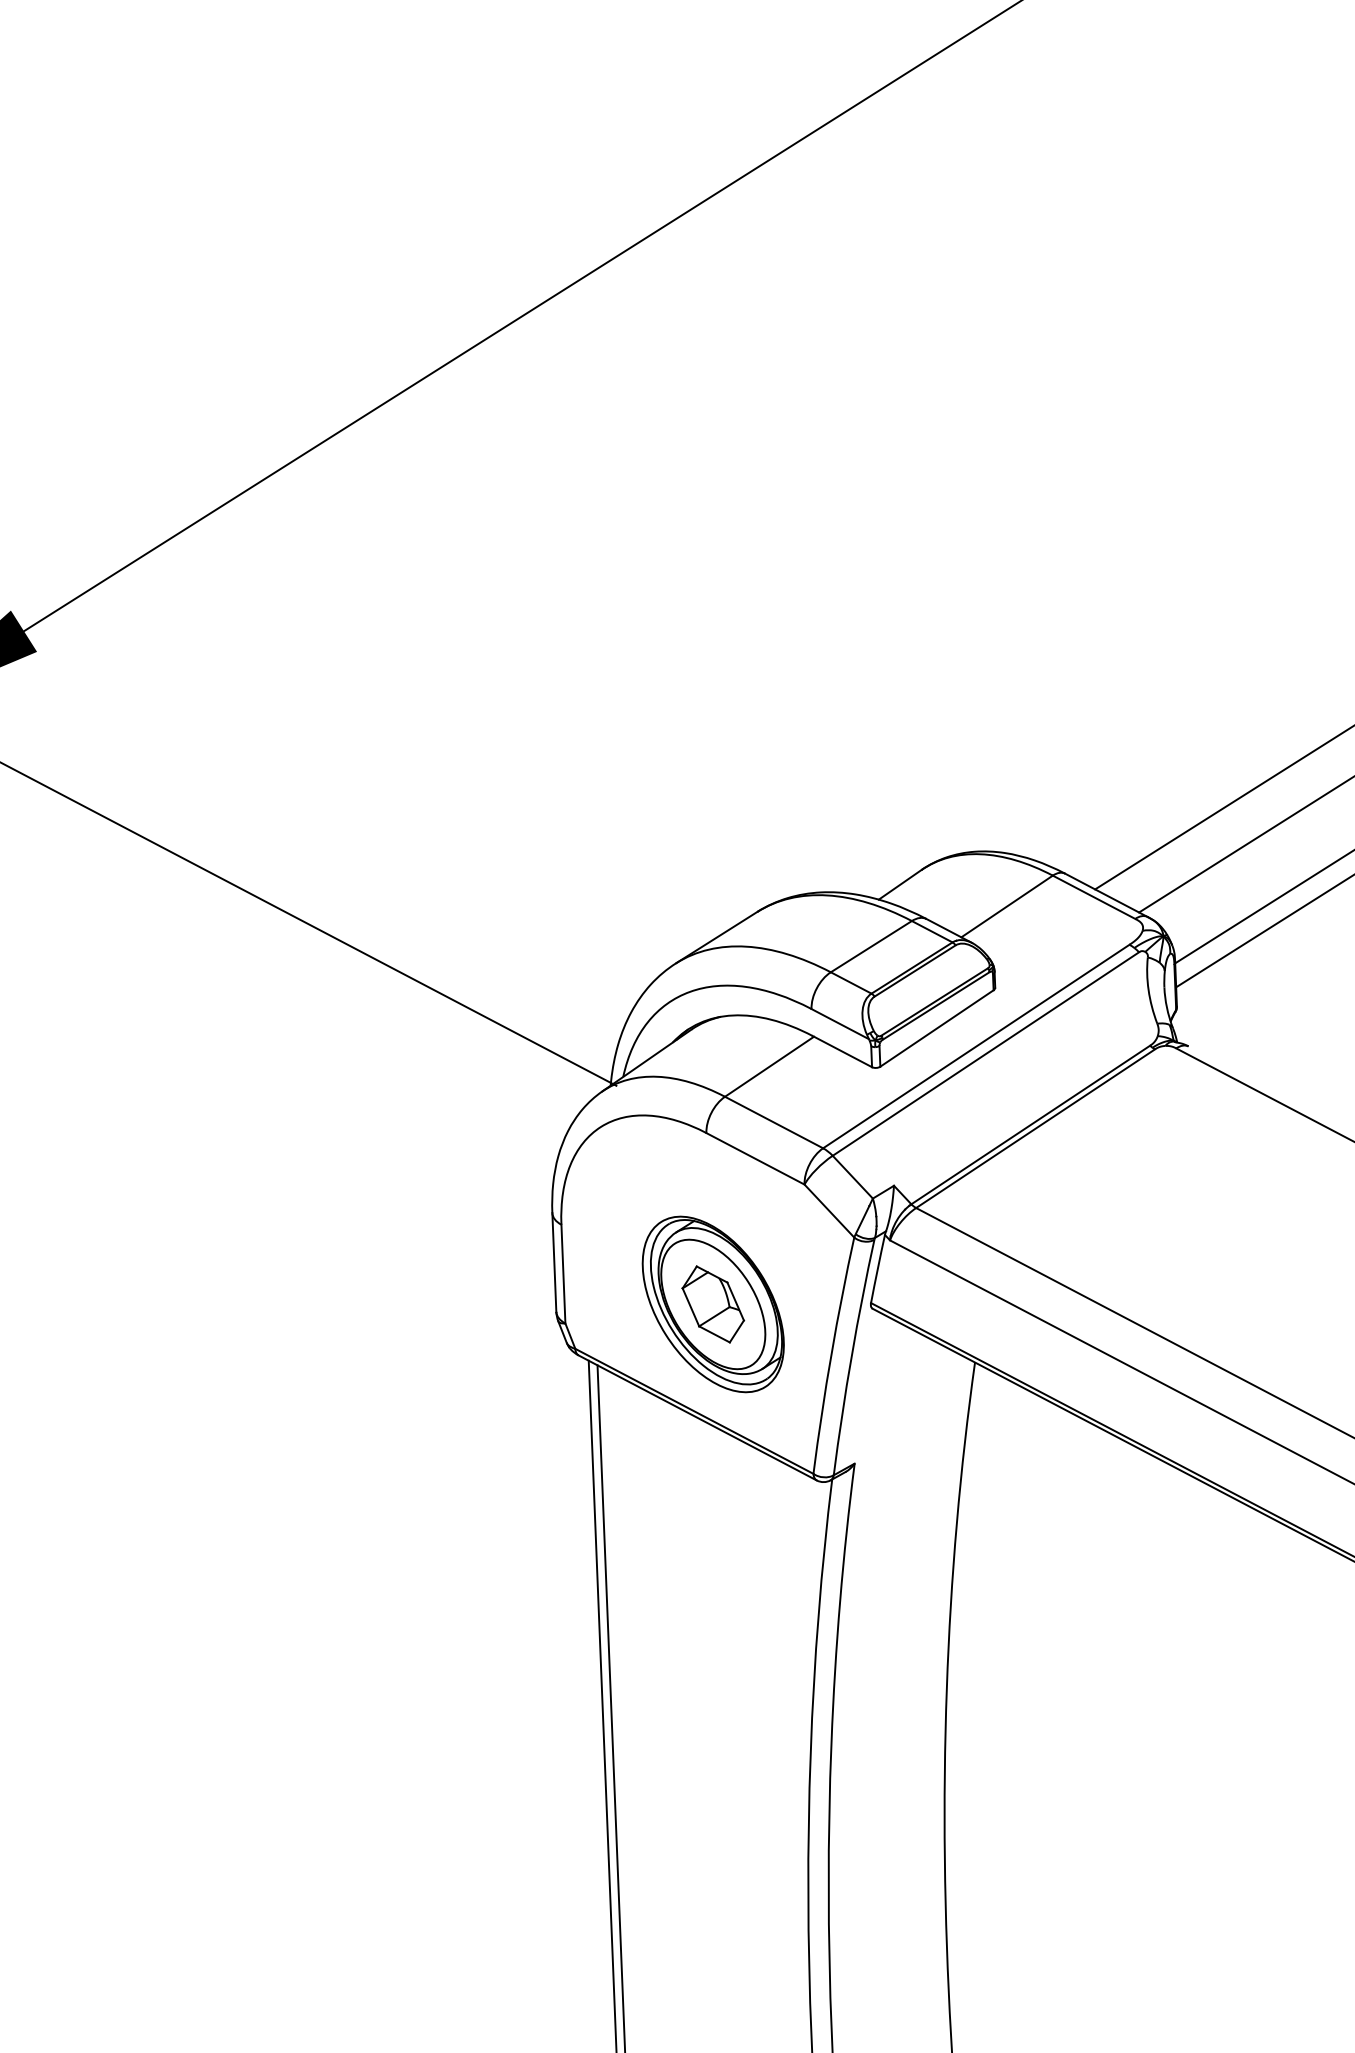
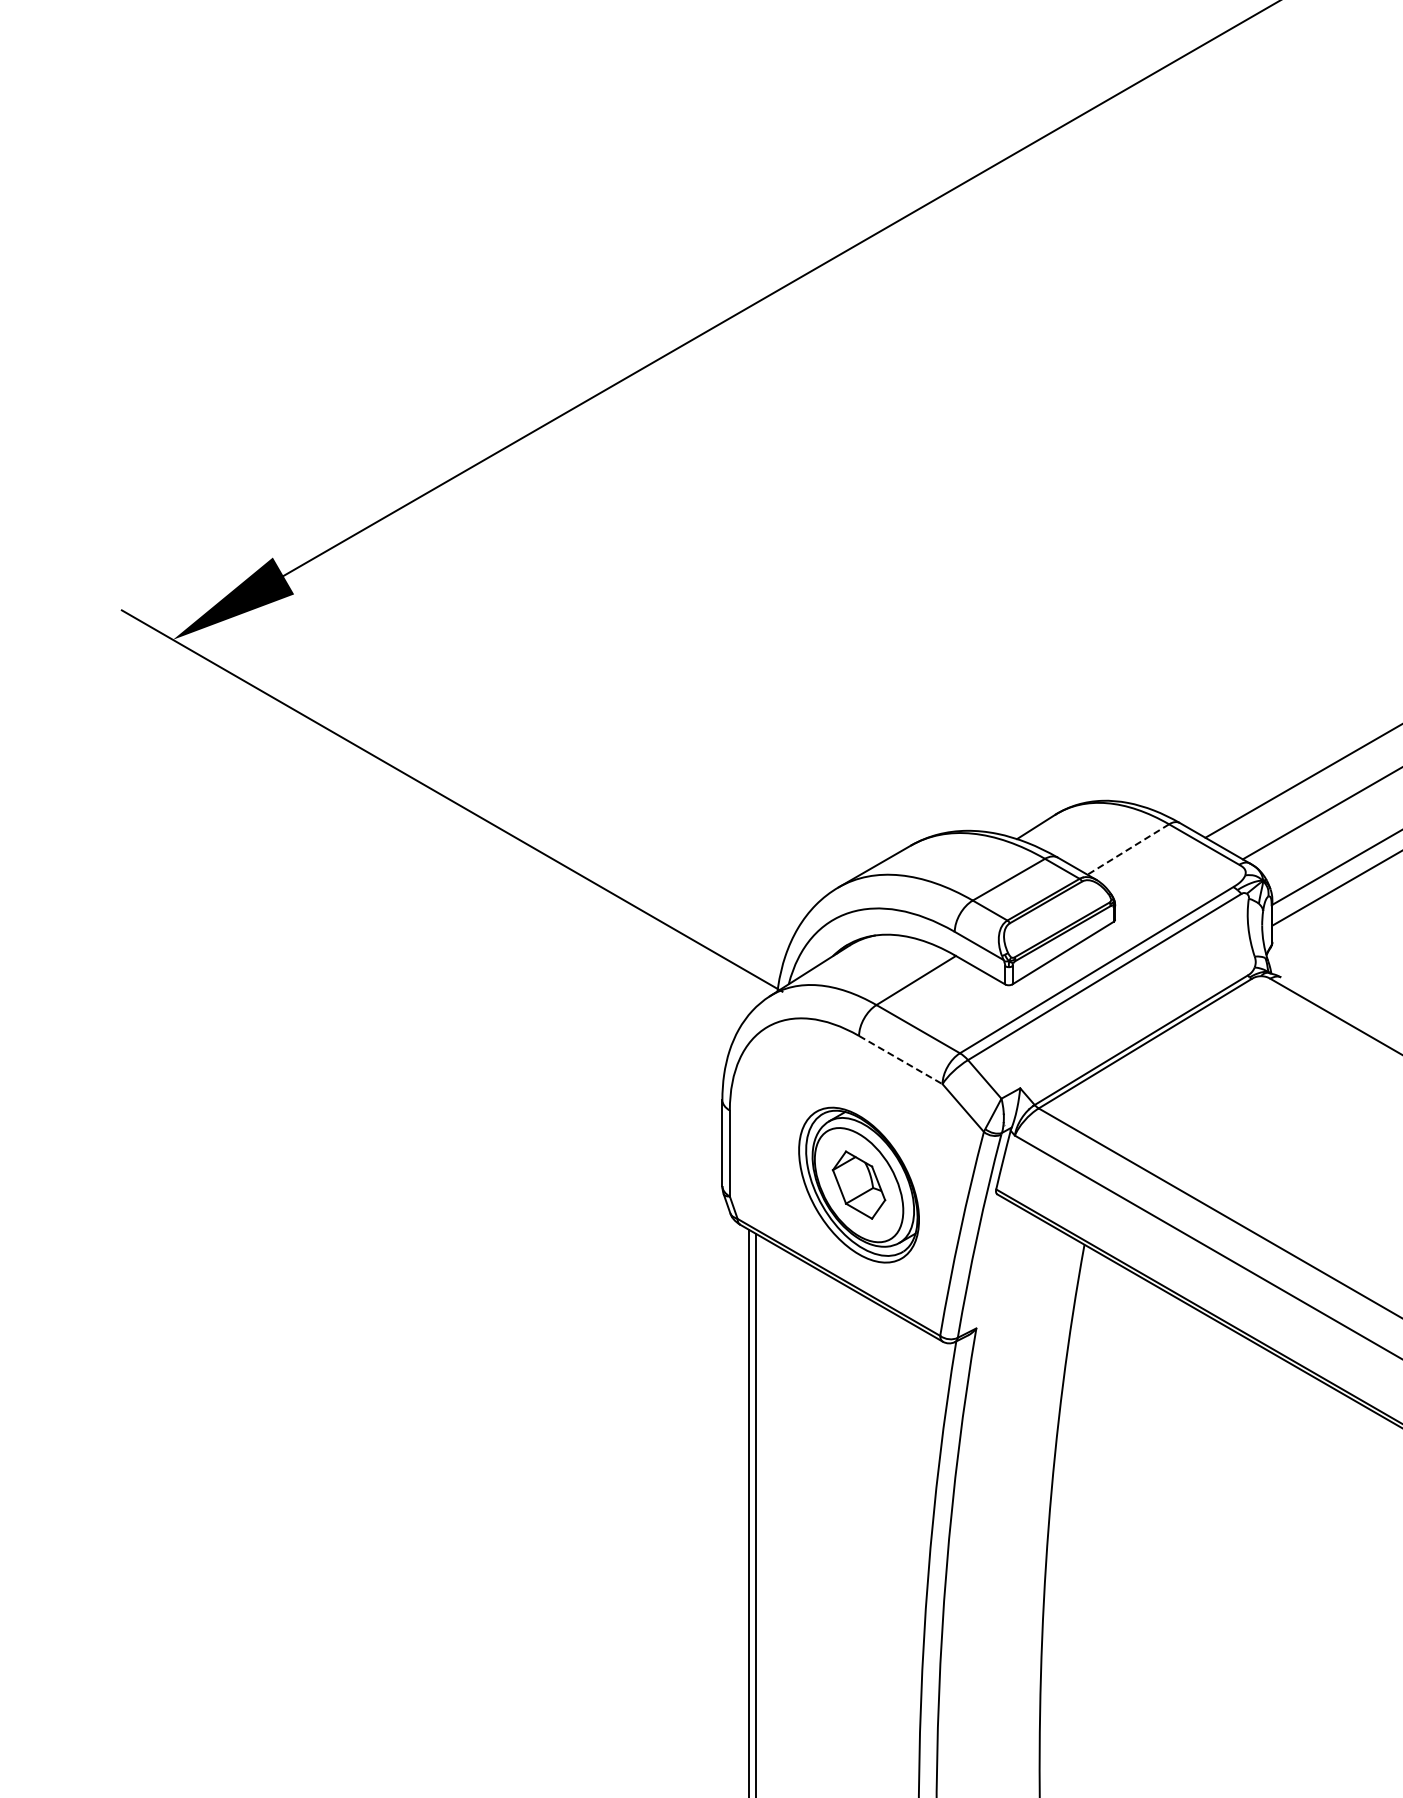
line: (1007, 906) -> (1128, 849), solid -> dashed
line: (756, 1159) -> (901, 1060), solid -> dashed

